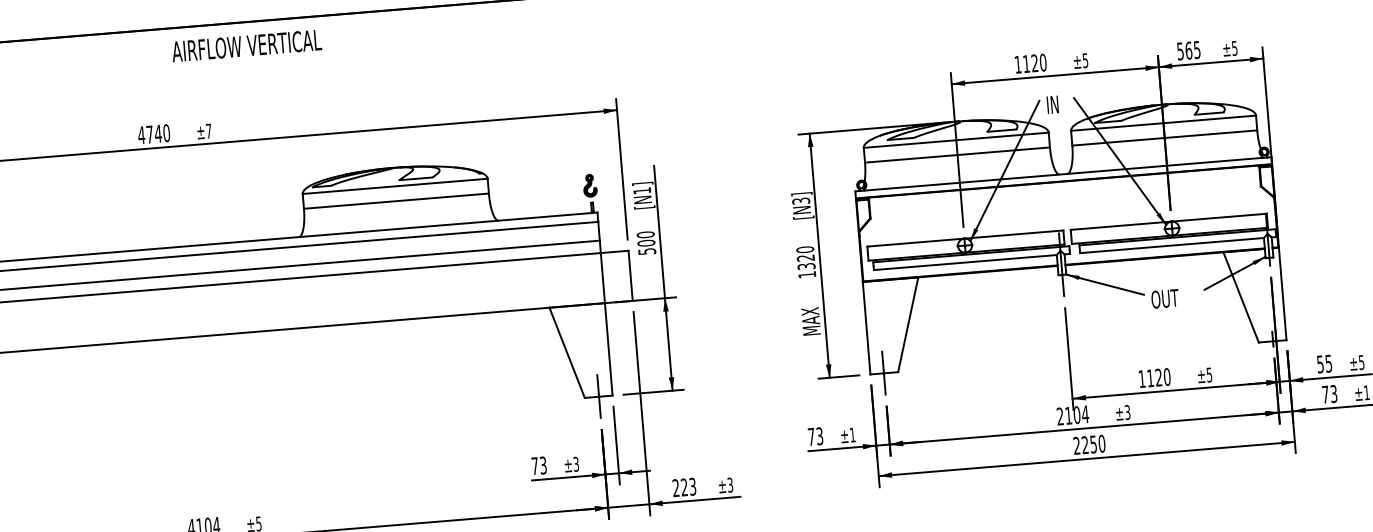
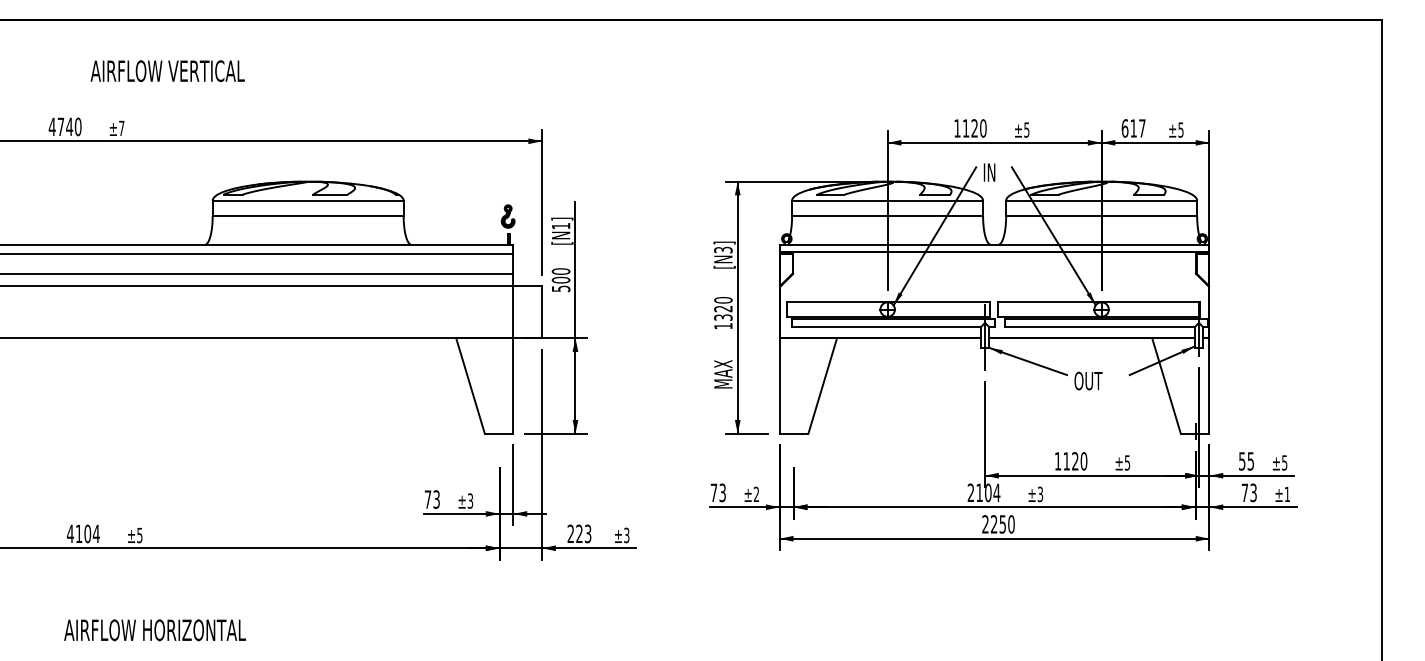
text: (246, 46) -> (167, 71), moved
text: (1188, 50) -> (1133, 128), 565 -> 617
line: (883, 373) -> (793, 433), removed
line: (599, 396) -> (499, 433), removed
text: (851, 434) -> (755, 493), ±1 -> ±2

